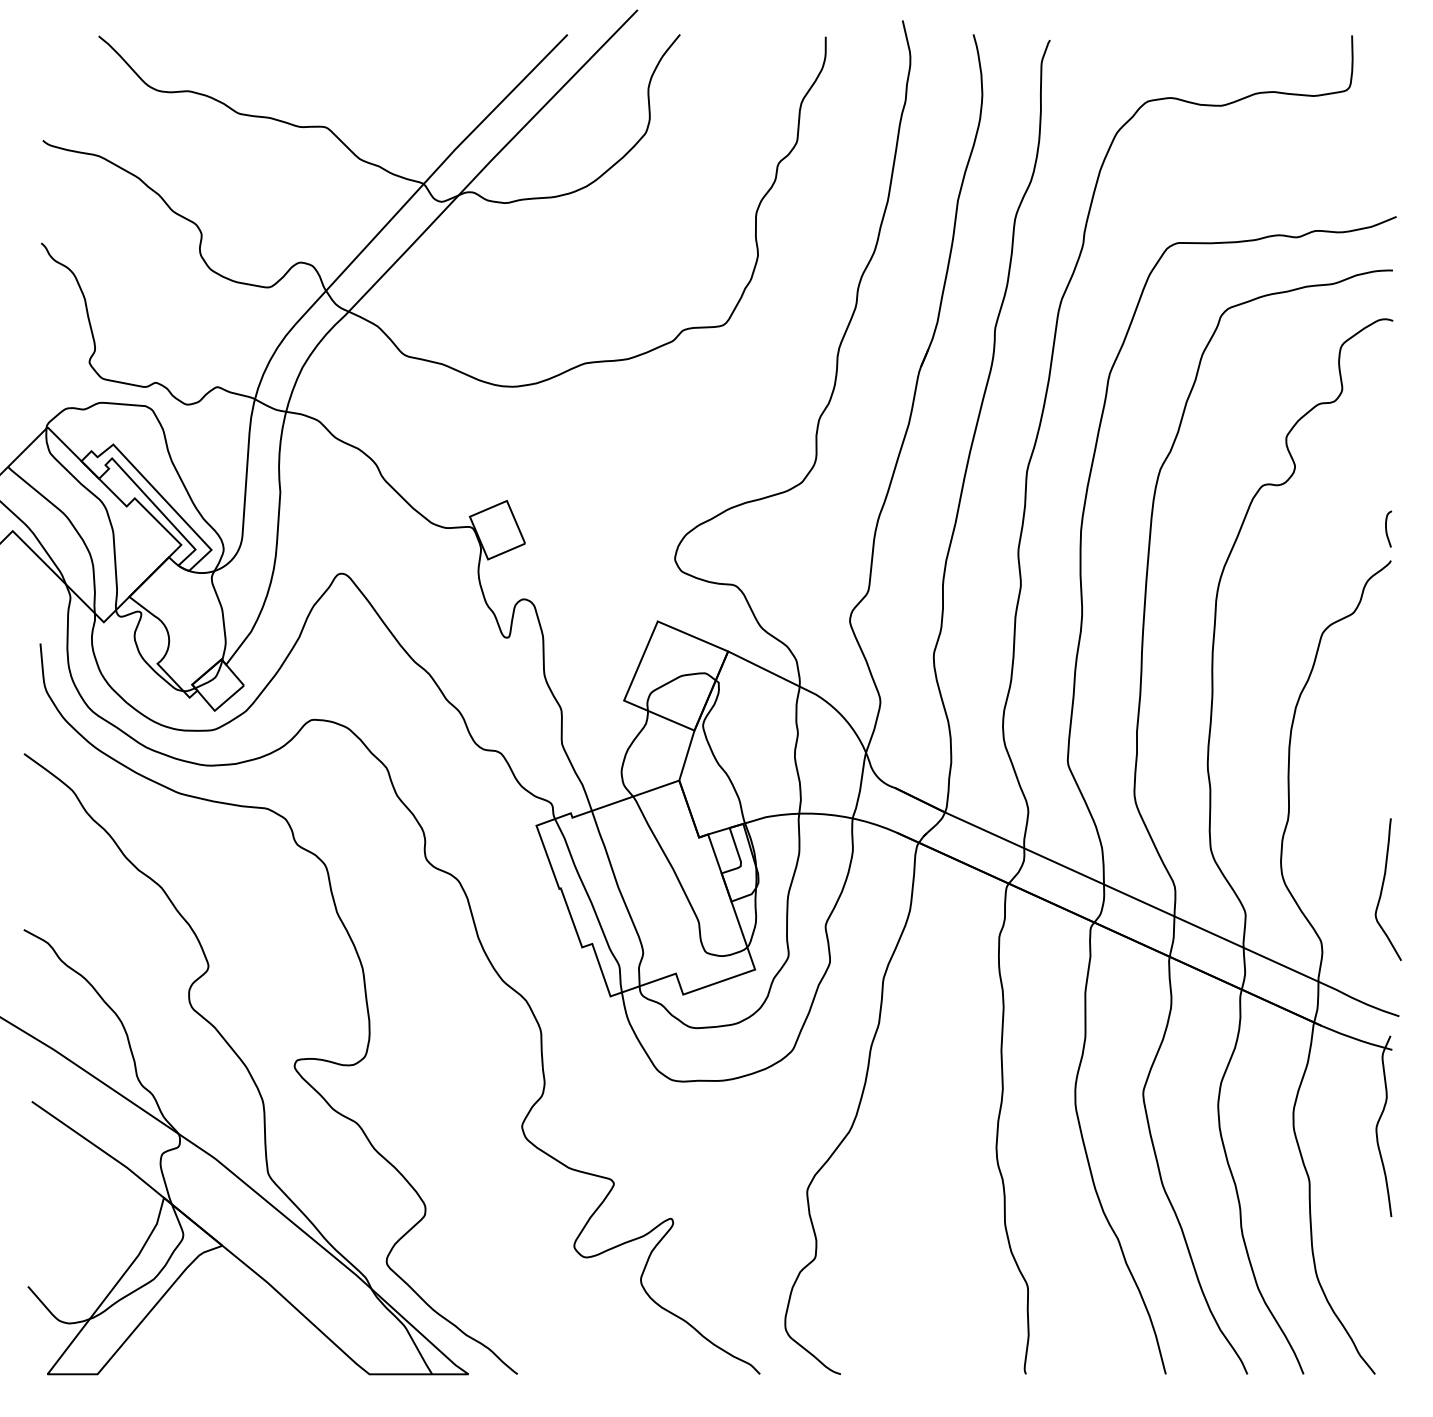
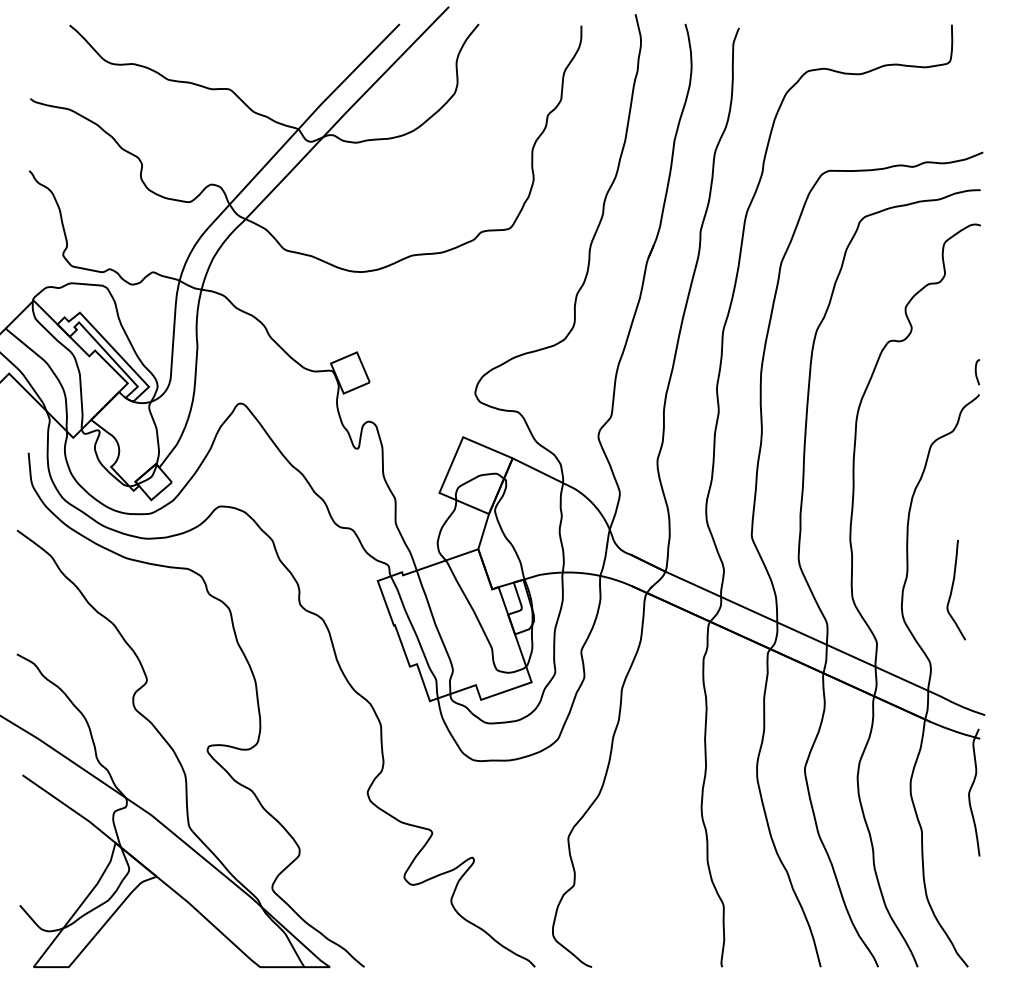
curve: (1383, 887) -> (952, 588), moved

